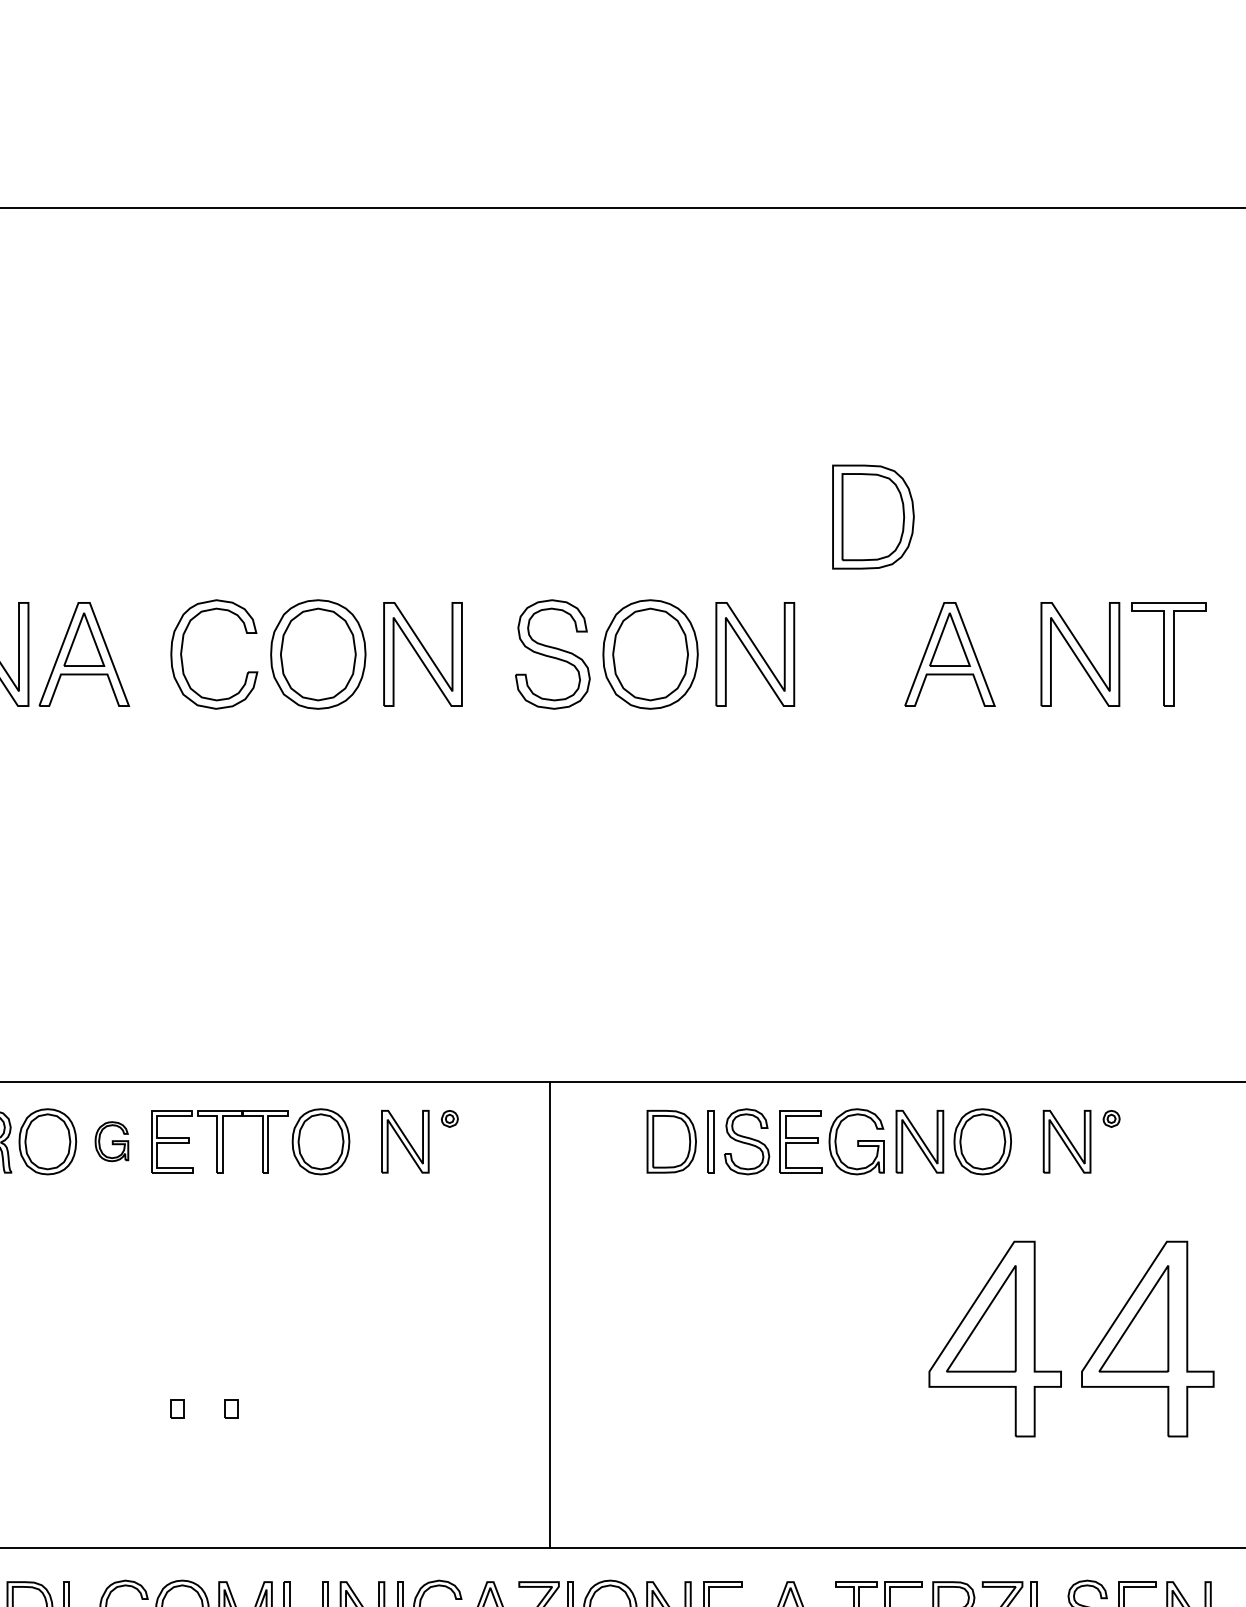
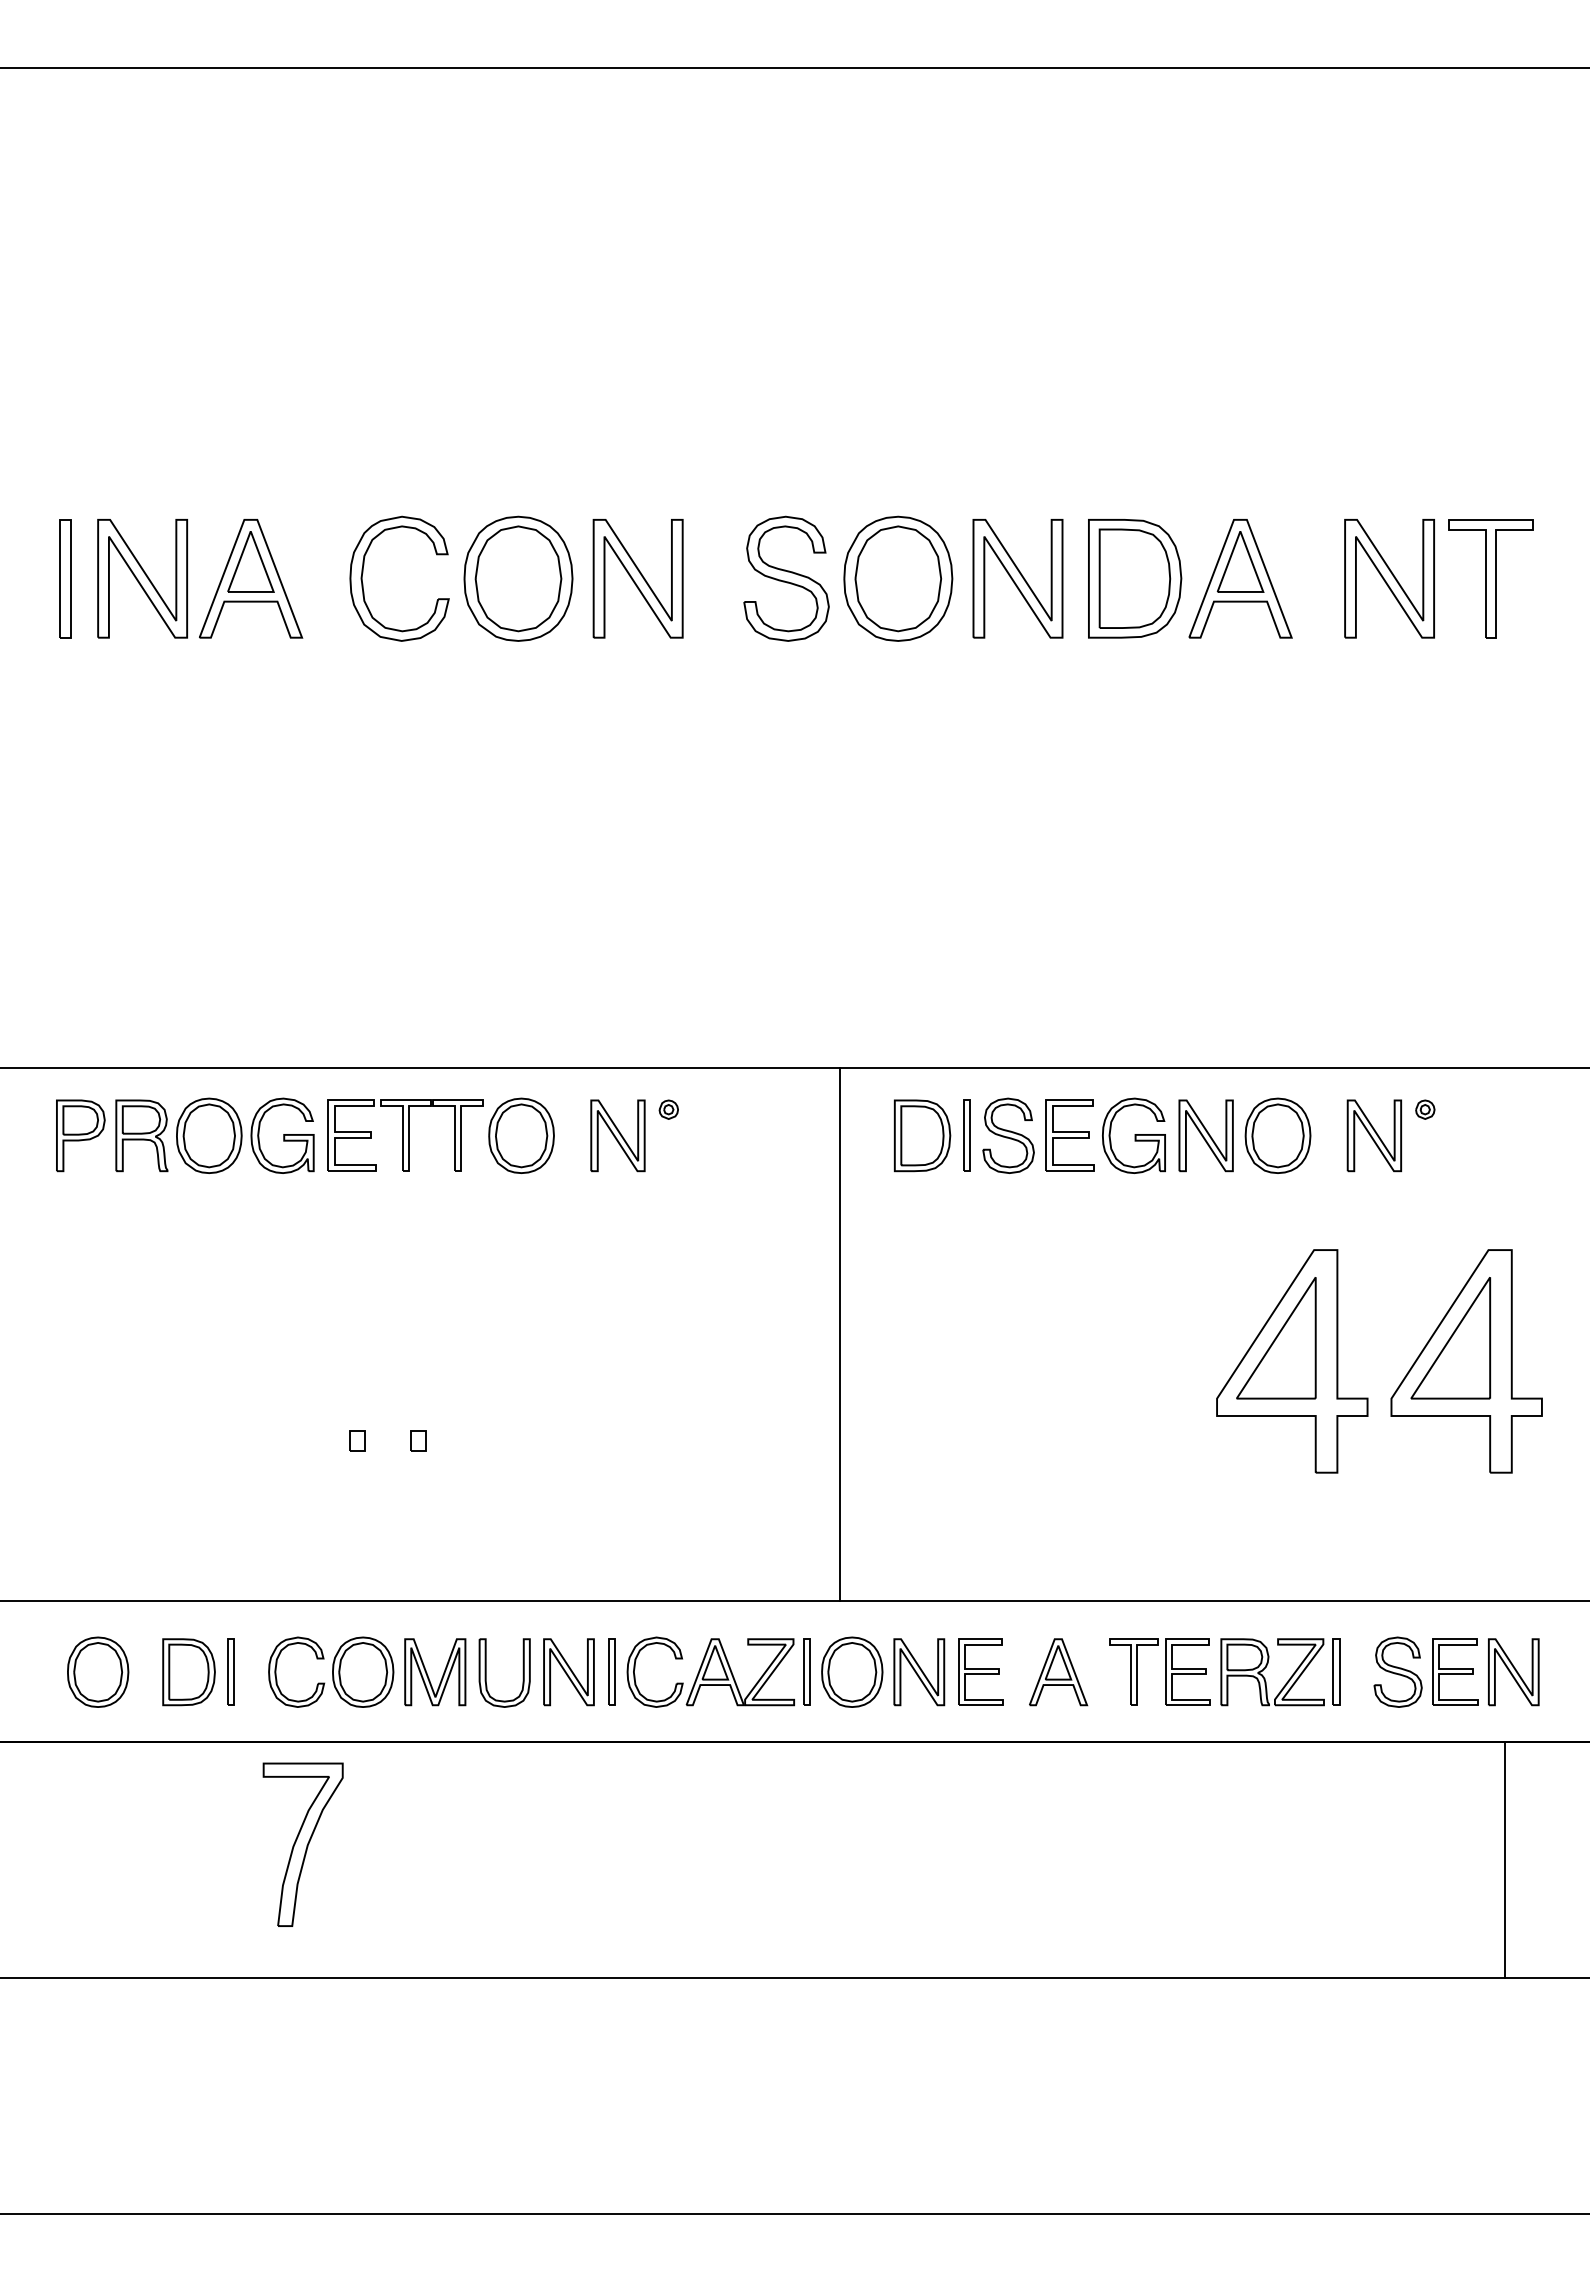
part: (873, 516) -> (1135, 578), moved
part: (111, 1141) -> (282, 1135), size x1.67
line: (549, 1314) -> (839, 1333), moved

